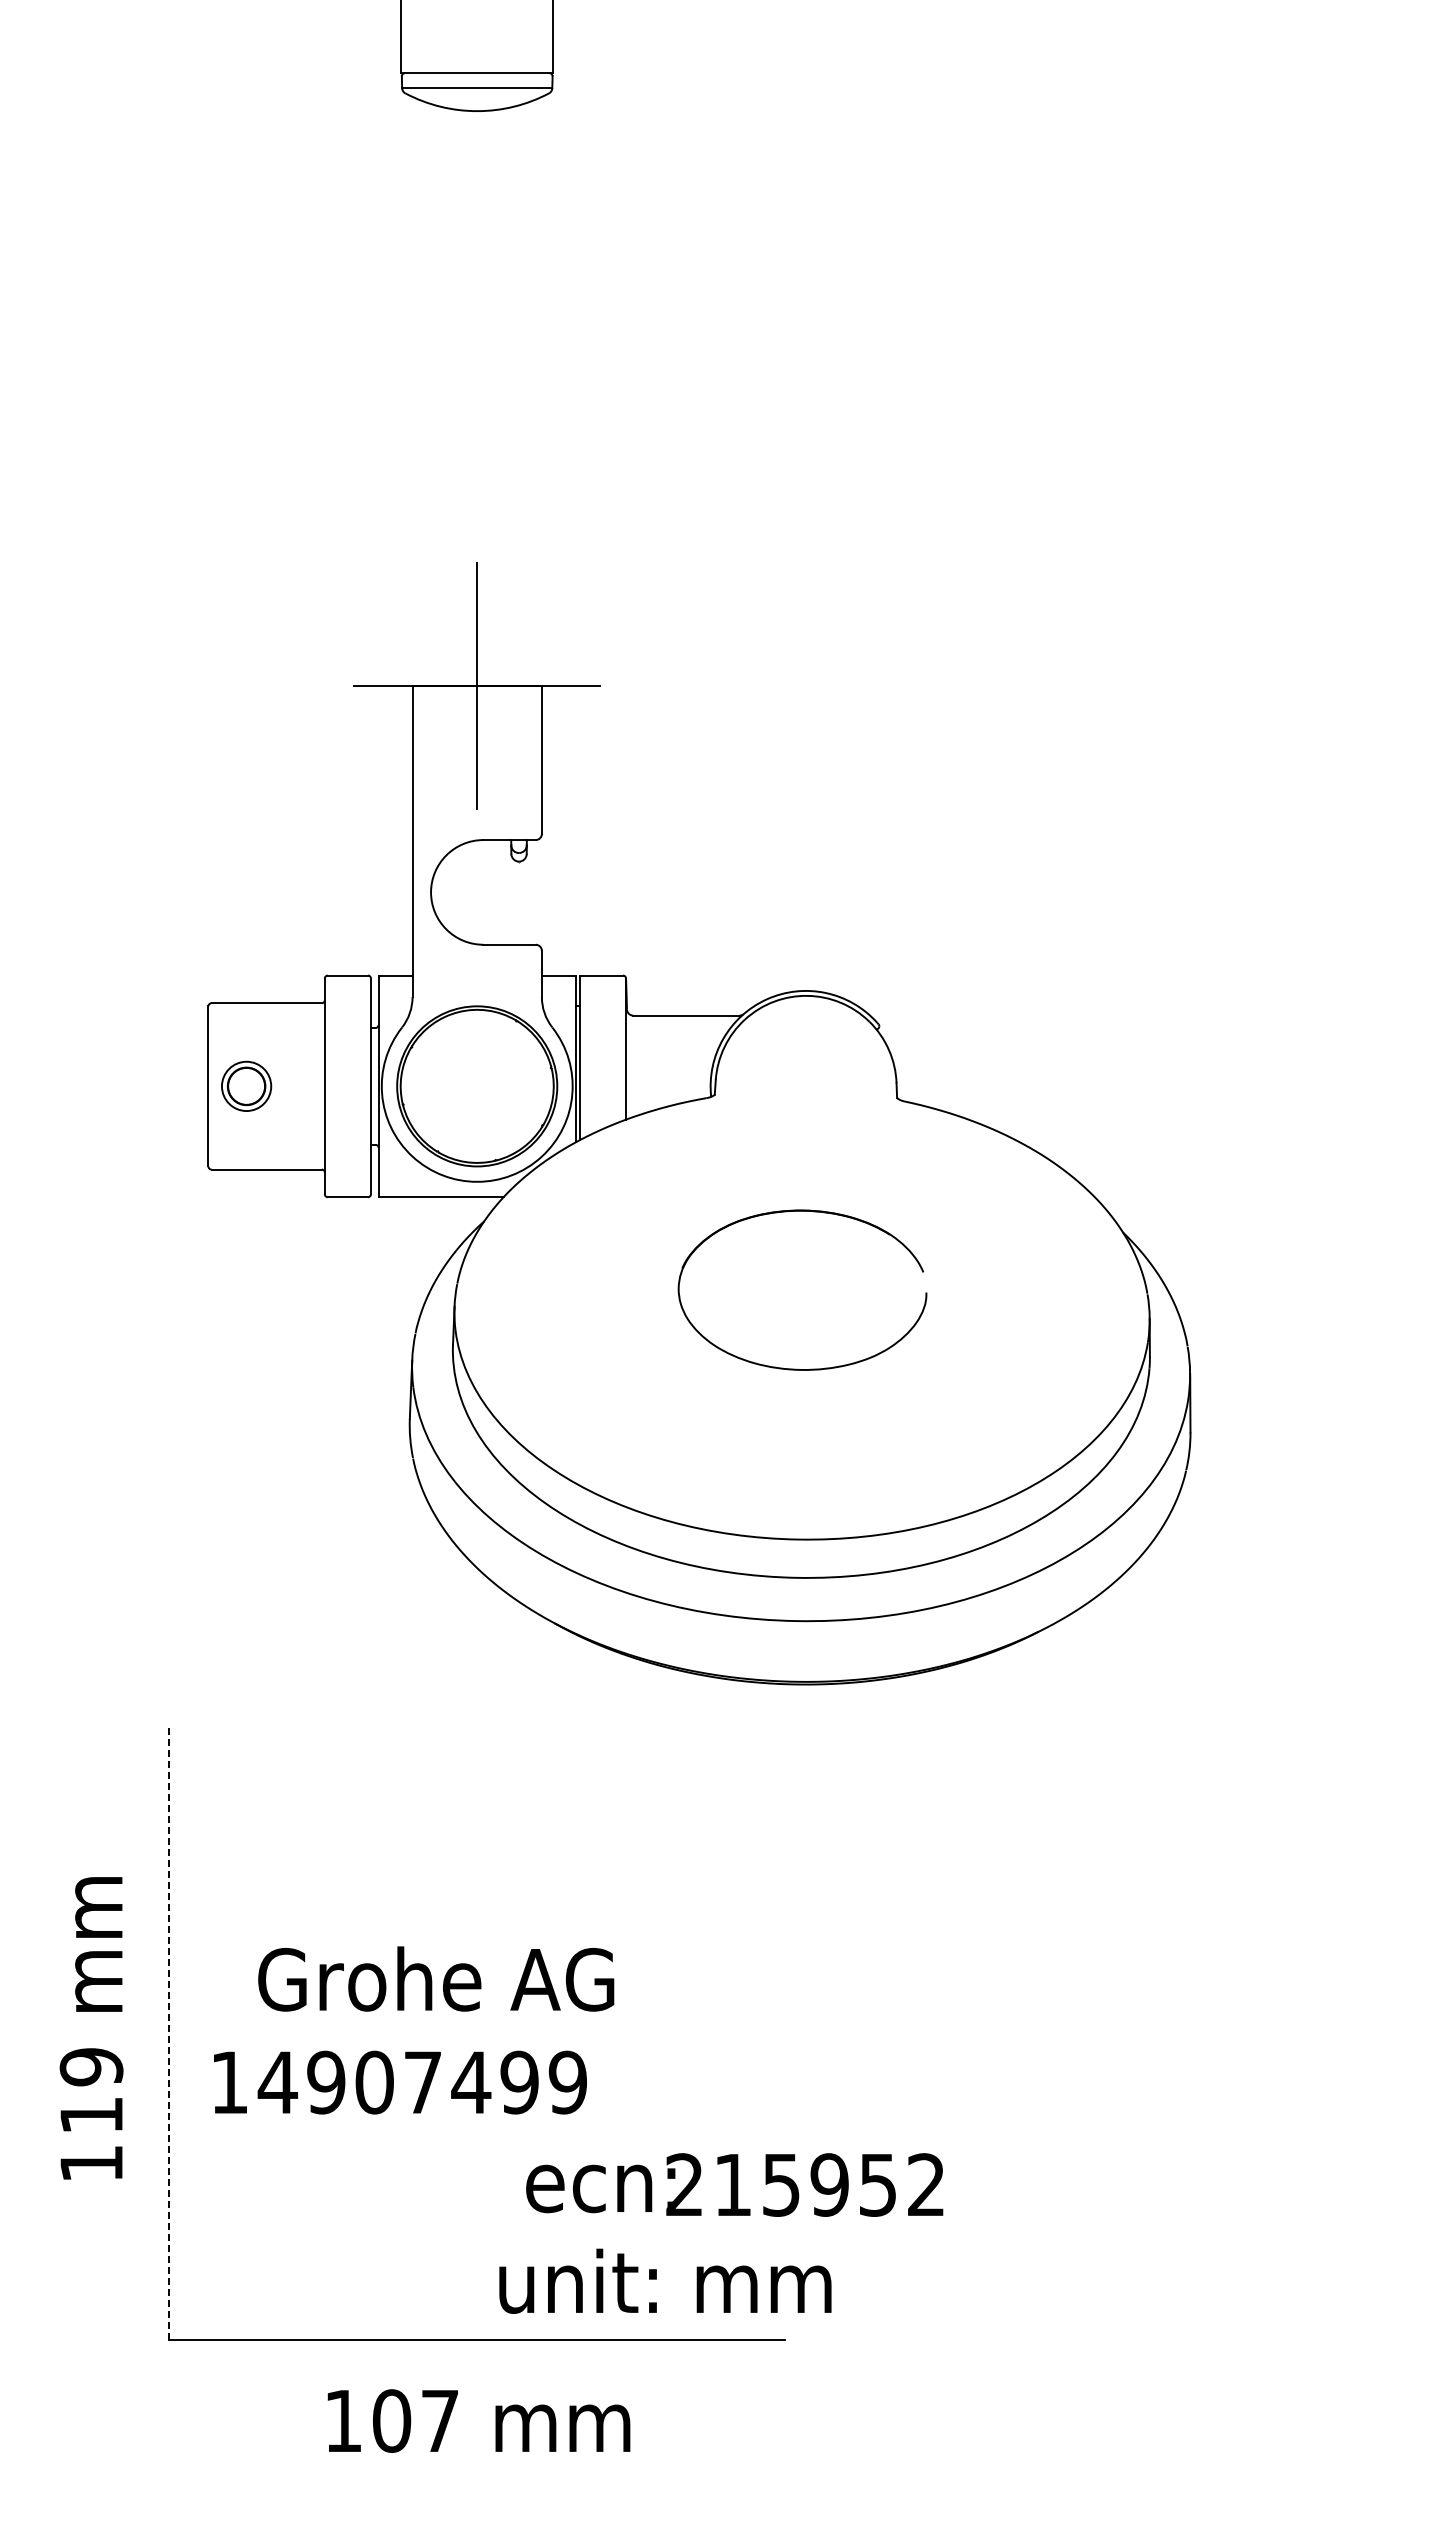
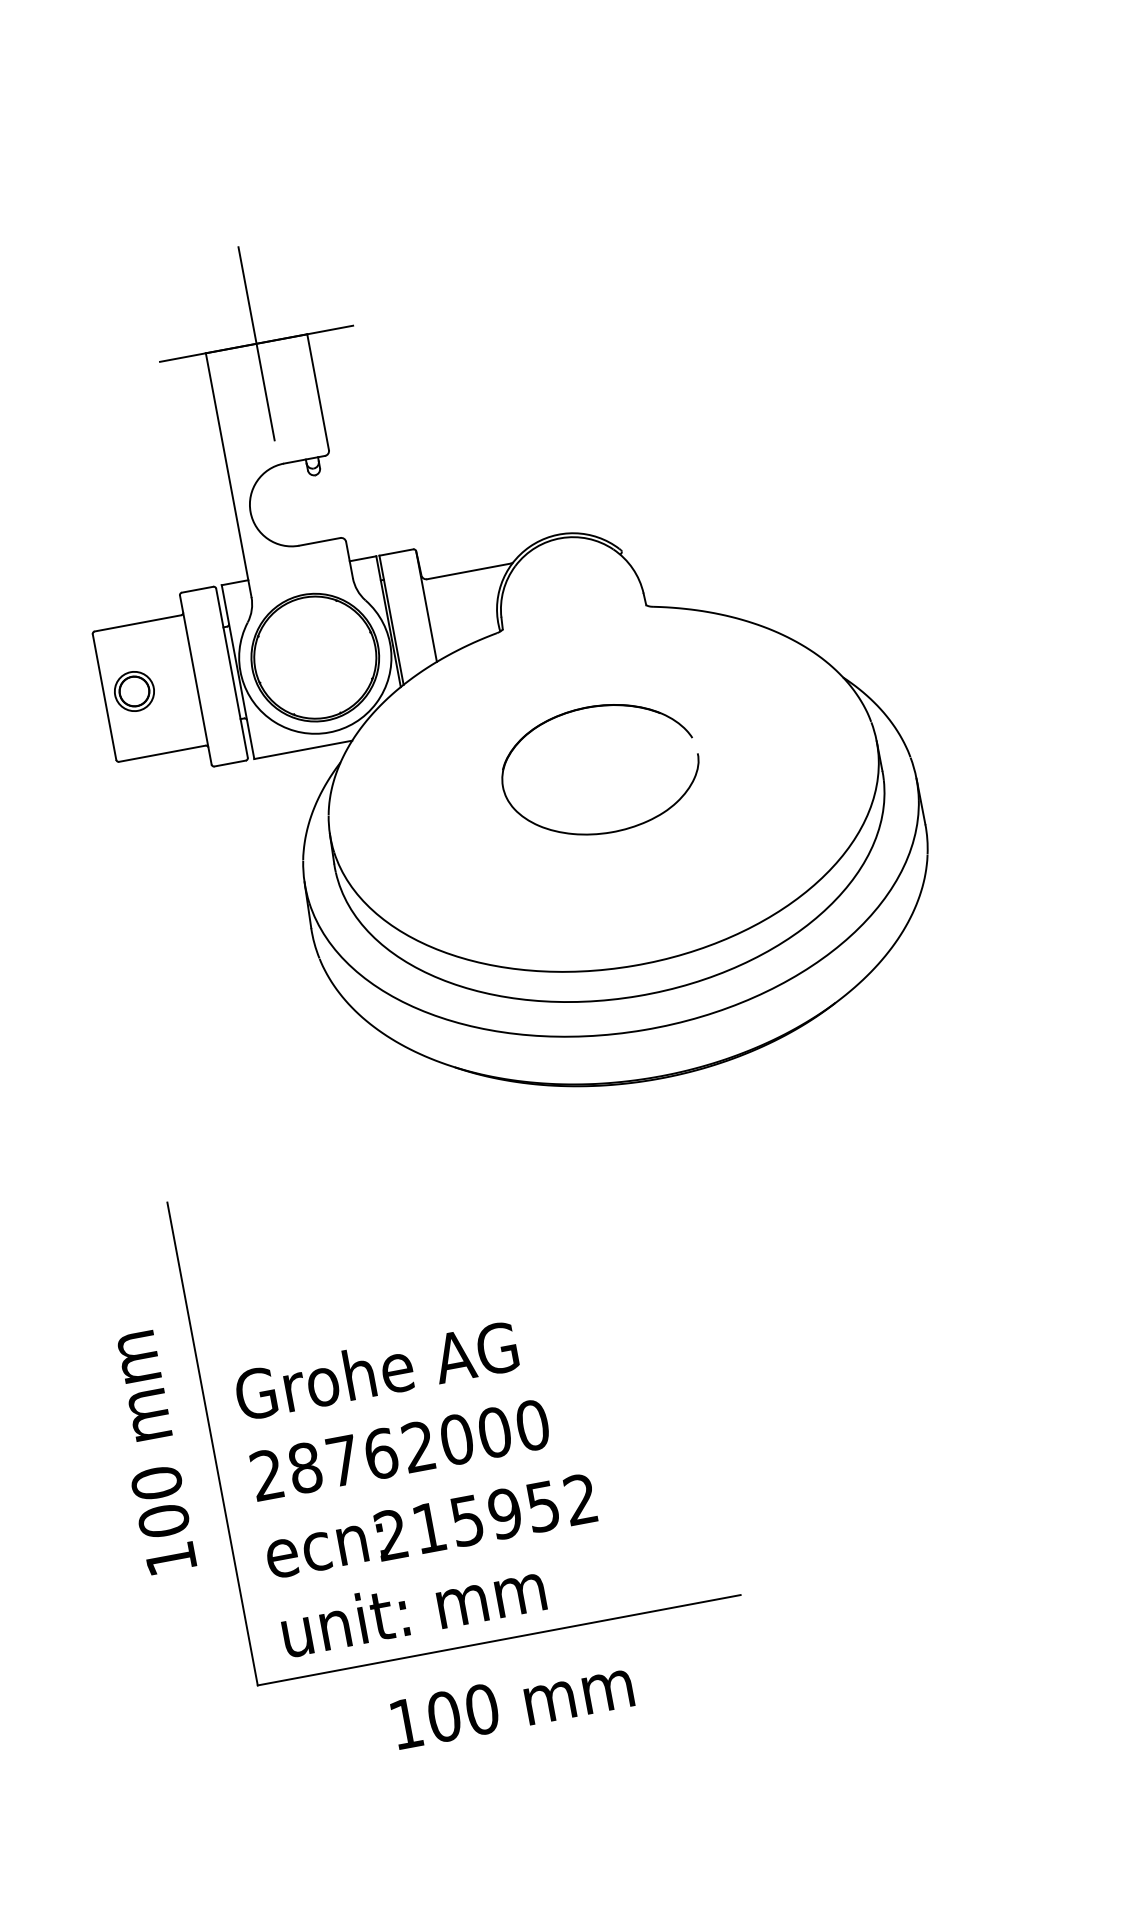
text: (436, 1978) -> (376, 1370), moved
line: (169, 2031) -> (212, 1443), dashed -> solid
text: (399, 2082) -> (400, 1450), 14907499 -> 28762000
text: (91, 2091) -> (160, 1502), 119 -> 100
text: (734, 2184) -> (430, 1527), moved
text: (665, 2280) -> (413, 1608), moved
text: (440, 2420) -> (482, 1709), 107 -> 100

